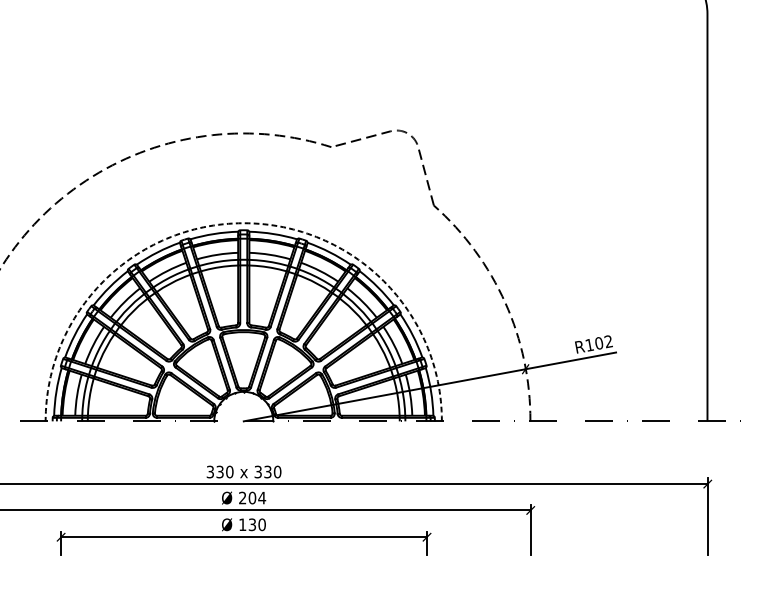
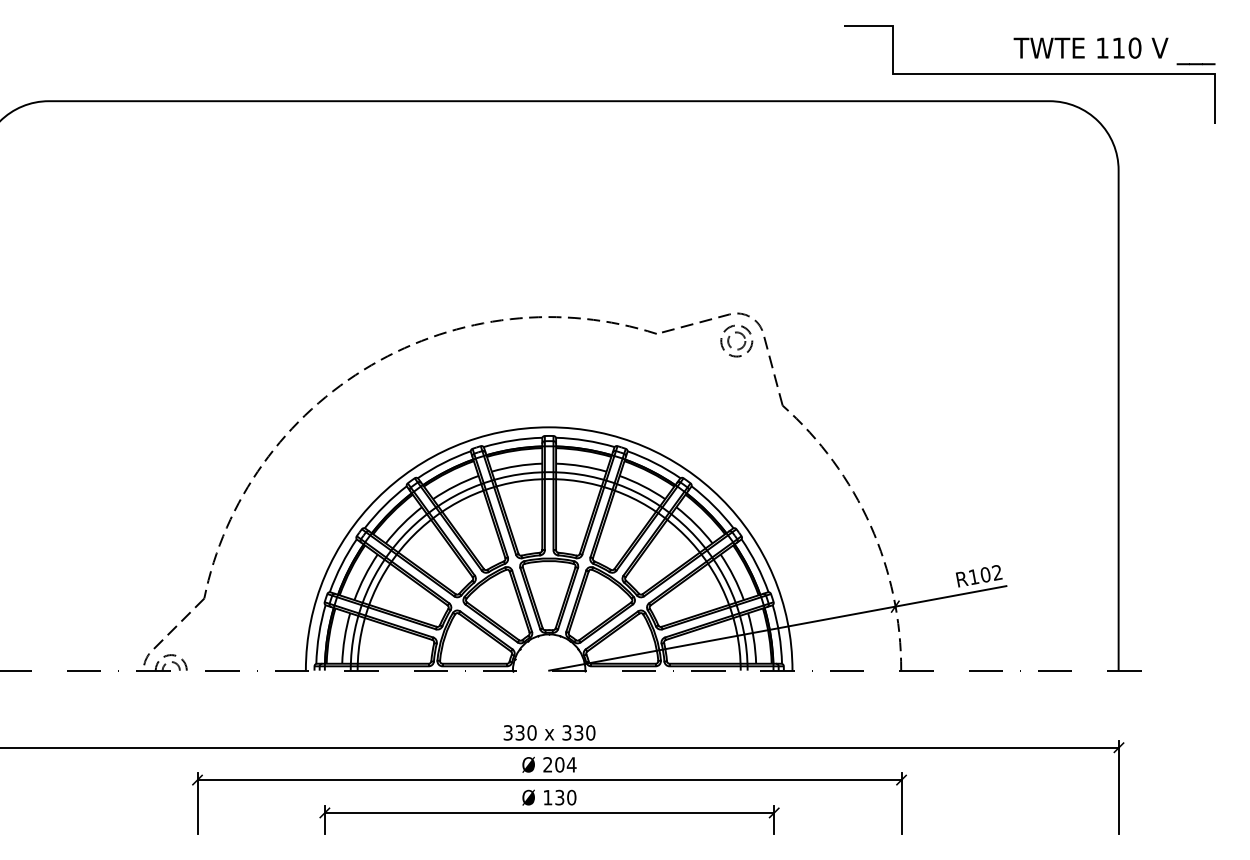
part: (396, 146) -> (736, 333), added
arc: (244, 223) -> (549, 427), dashed -> solid

